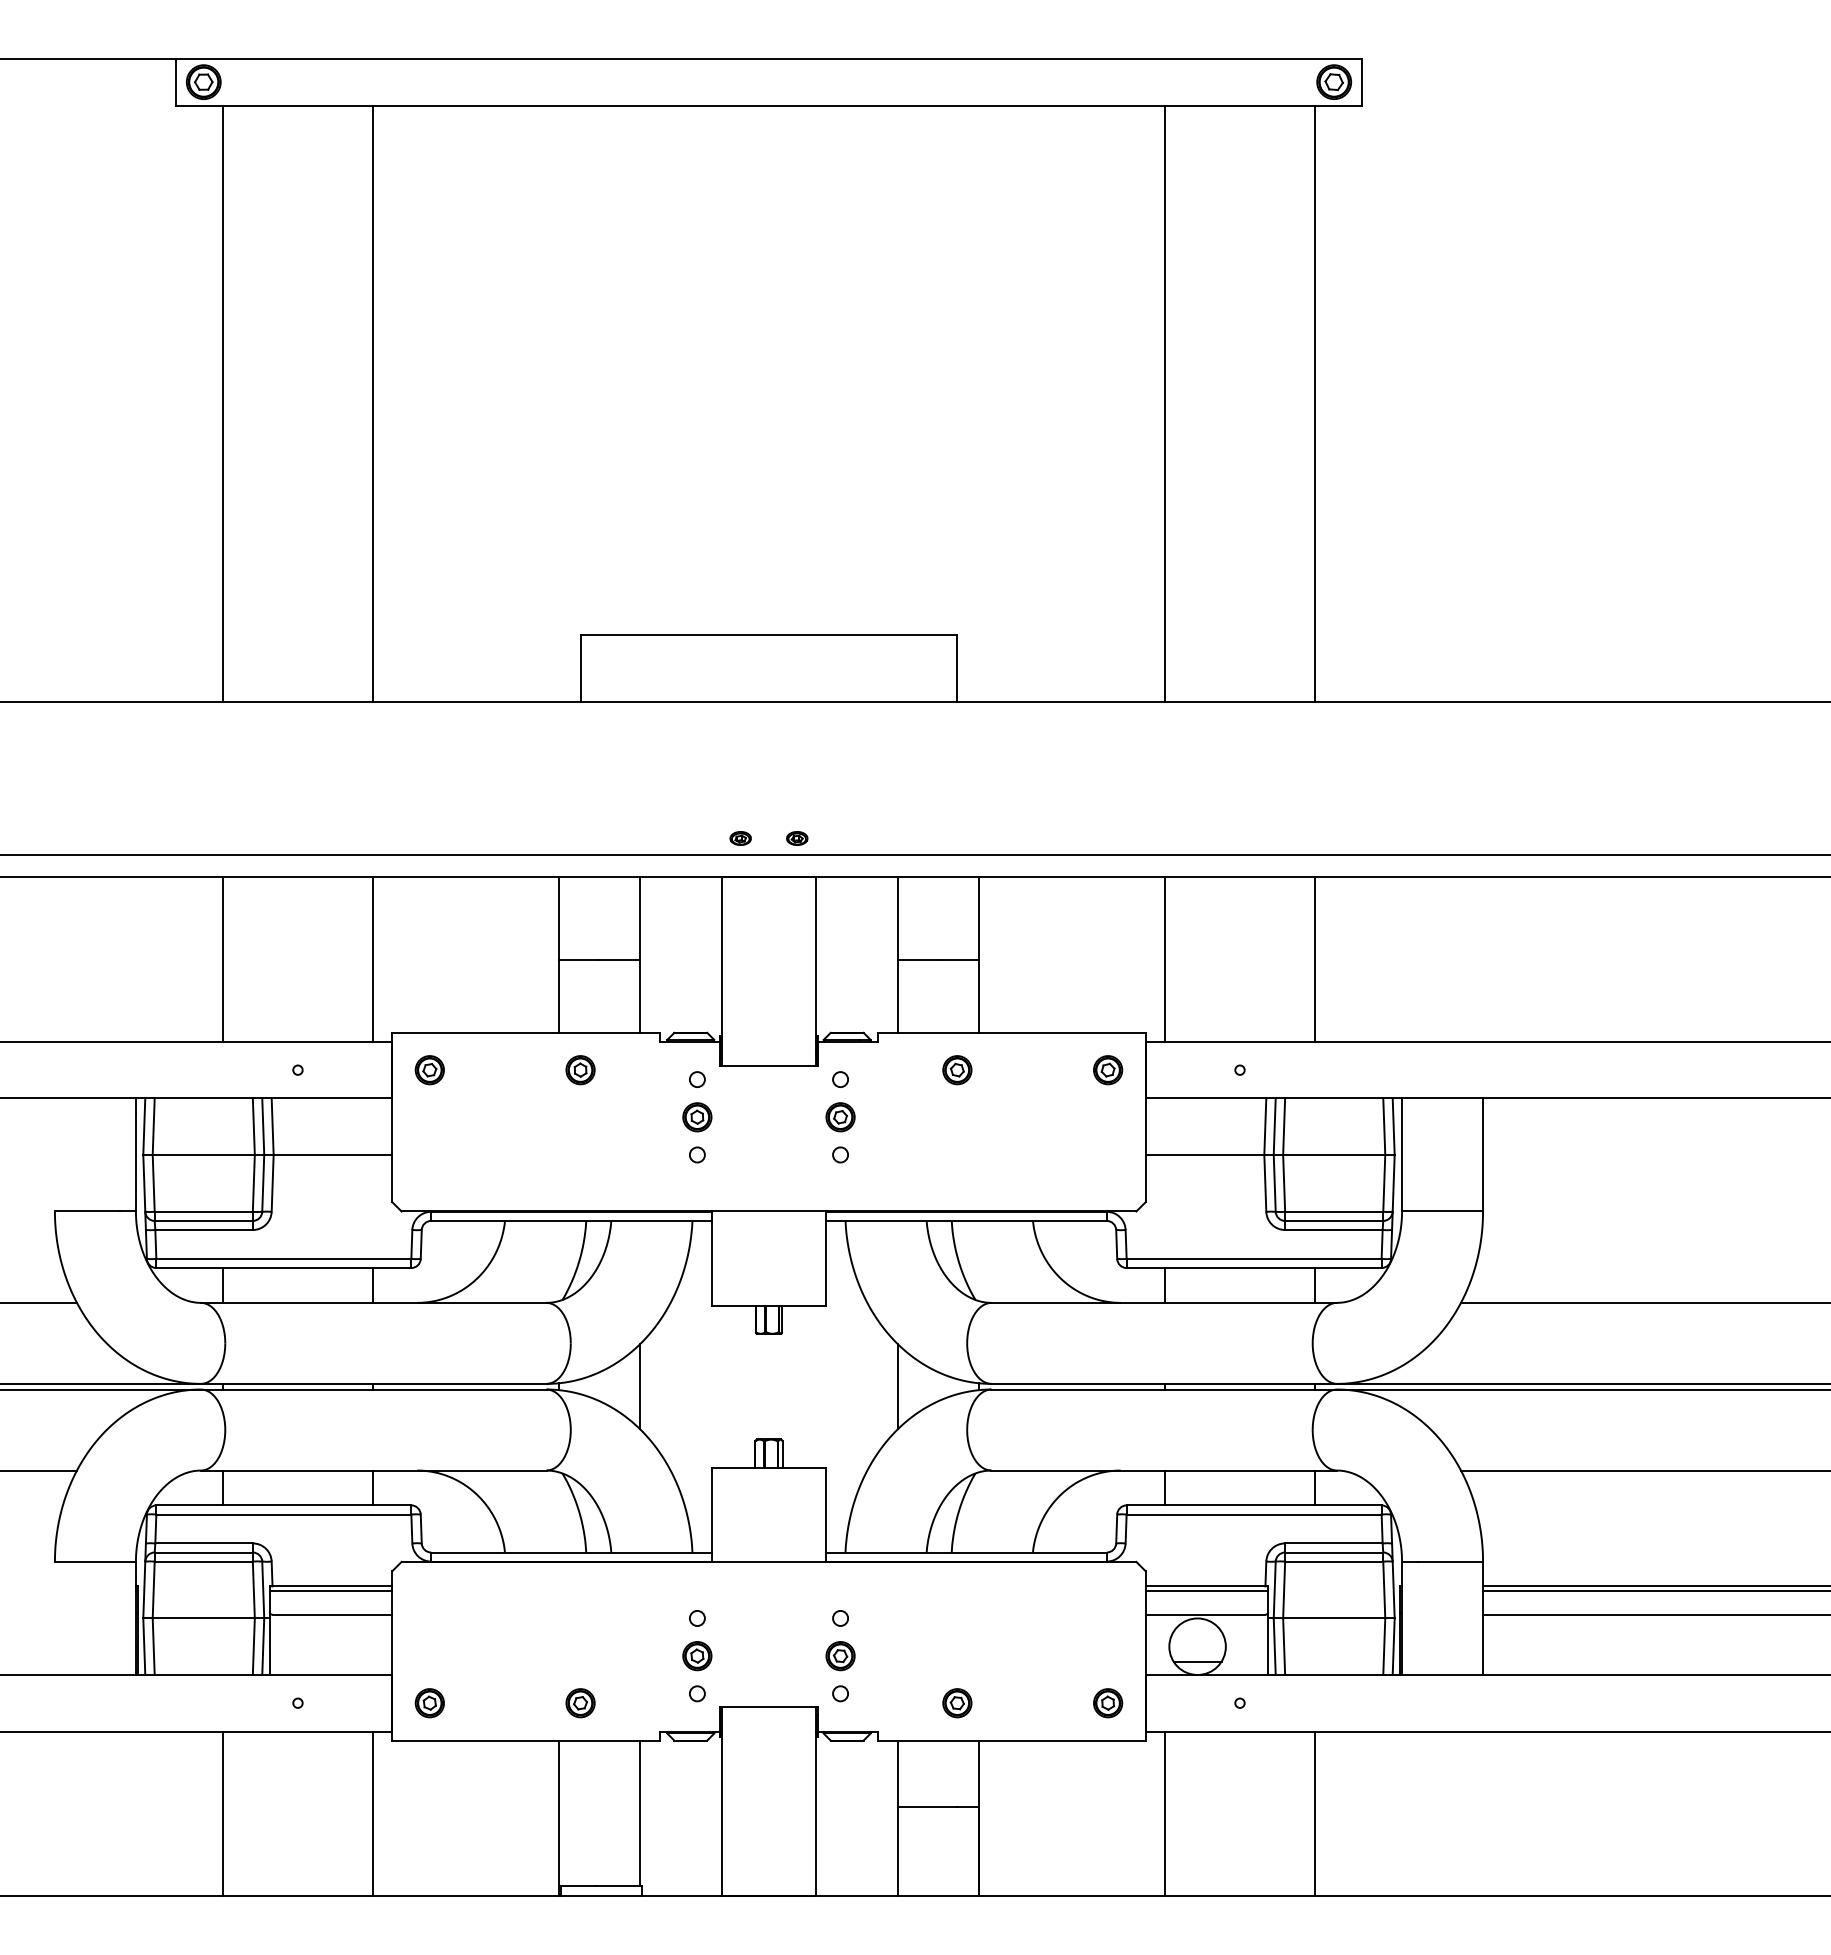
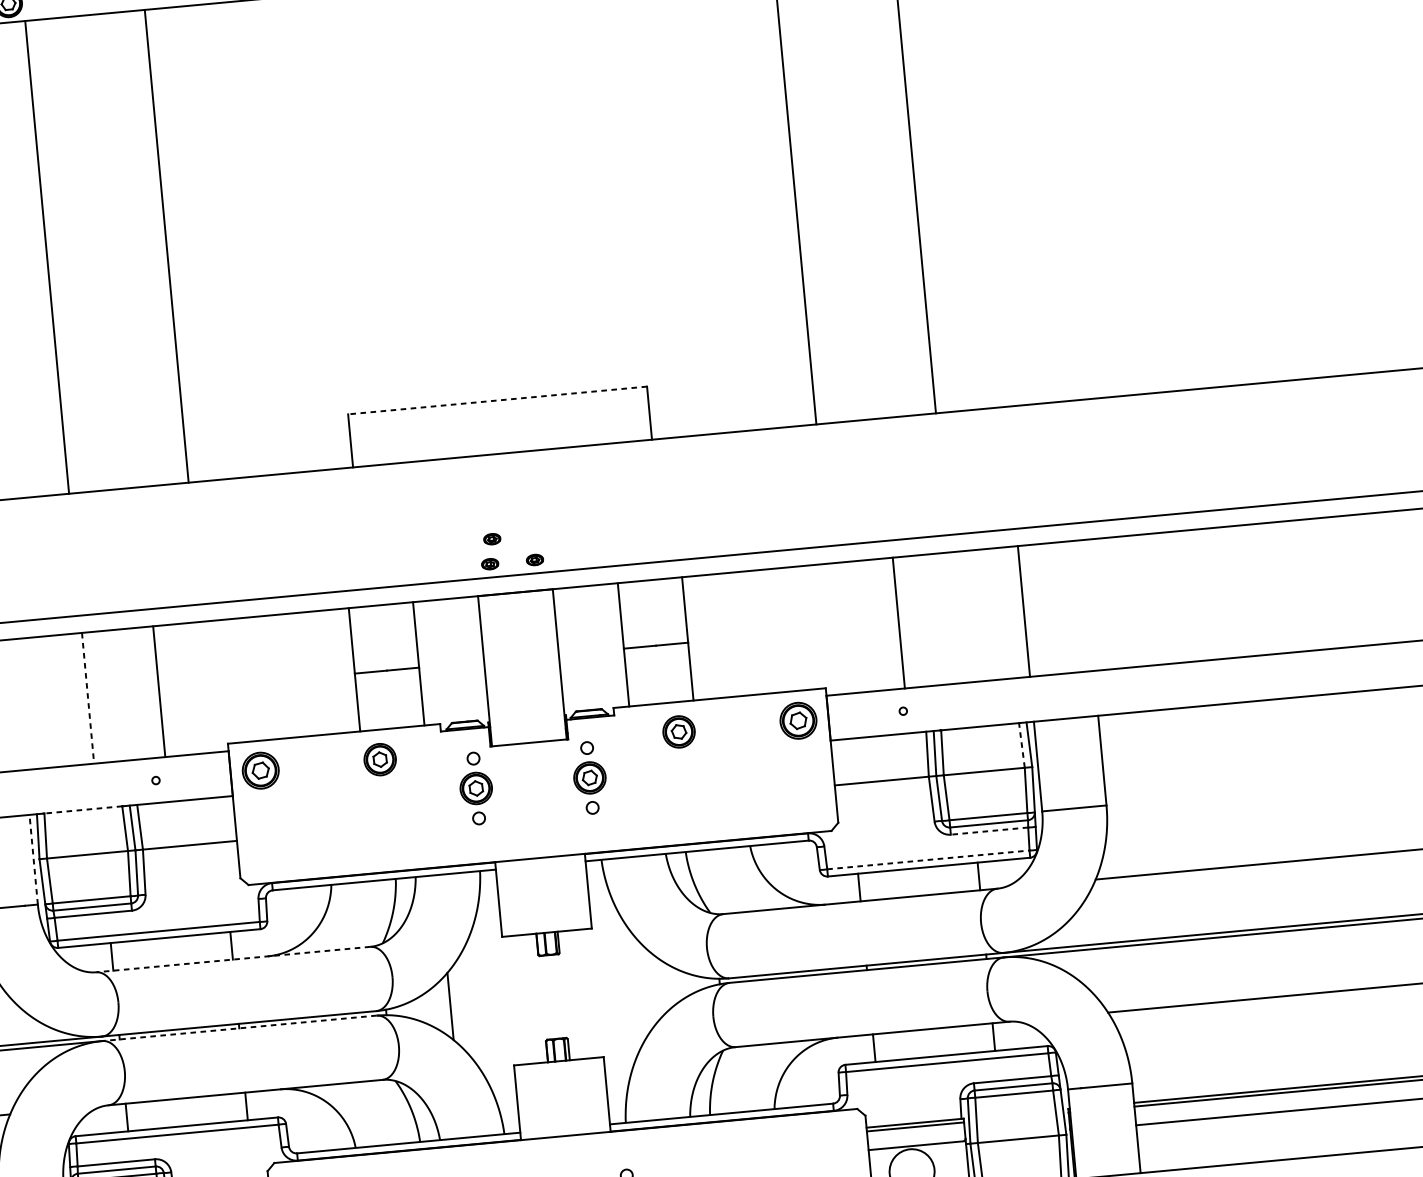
line: (768, 634) -> (497, 400), solid -> dashed
part: (746, 807) -> (492, 539), added
line: (373, 959) -> (159, 691), moved
line: (1164, 959) -> (898, 623), moved
line: (1315, 959) -> (1024, 611), moved
line: (222, 960) -> (88, 699), solid -> dashed
part: (429, 1070) -> (260, 771), size x1.6
part: (580, 1070) -> (380, 760), size x1.4
part: (957, 1070) -> (679, 732), size x1.4
part: (1108, 1070) -> (799, 721), size x1.6
line: (203, 1098) -> (83, 809), solid -> dashed
part: (697, 1117) -> (476, 788), size x1.4
part: (840, 1117) -> (589, 778), size x1.4
line: (1384, 1126) -> (1022, 745), solid -> dashed
line: (135, 1154) -> (33, 859), solid -> dashed
line: (1333, 1230) -> (989, 831), solid -> dashed
line: (1254, 1258) -> (928, 859), solid -> dashed
line: (373, 1302) -> (233, 959), solid -> dashed
line: (898, 1386) -> (655, 987), removed
line: (373, 1389) -> (239, 1028), solid -> dashed

